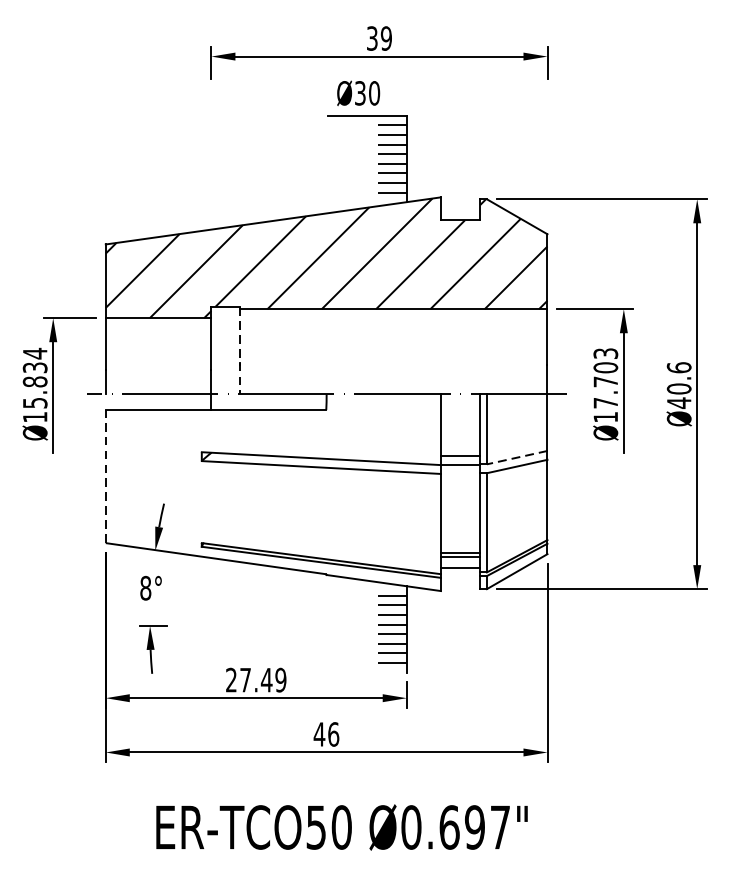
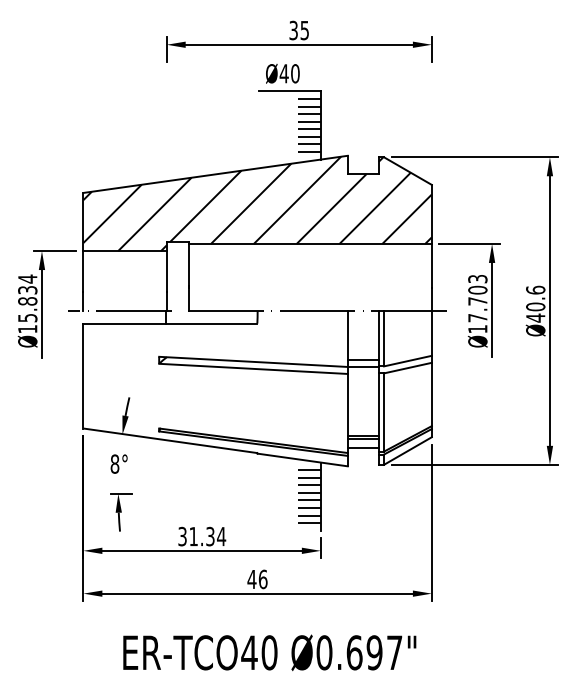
text: (386, 37) -> (304, 29), 39 -> 35
text: (359, 93) -> (283, 73), Ø30 -> Ø40
line: (240, 351) -> (189, 277), dashed -> solid
line: (516, 458) -> (407, 361), dashed -> solid
line: (105, 475) -> (83, 375), dashed -> solid
text: (256, 680) -> (202, 536), 27.49 -> 31.34
text: (316, 827) -> (249, 652), ER-TCO50 -> ER-TCO40

